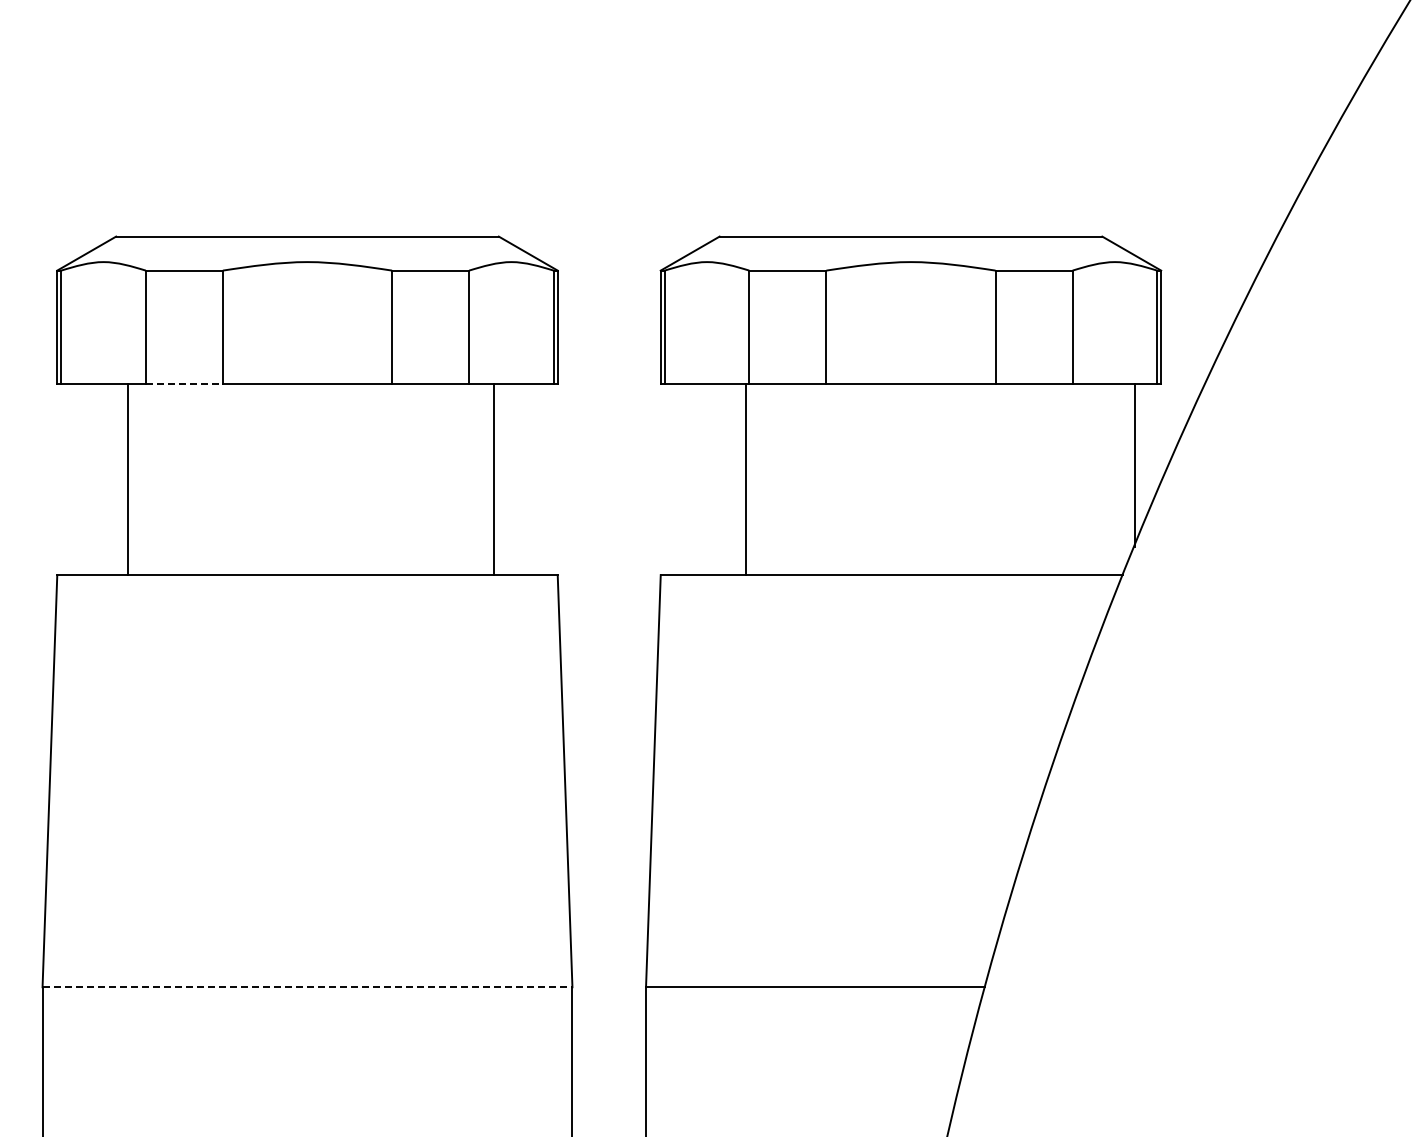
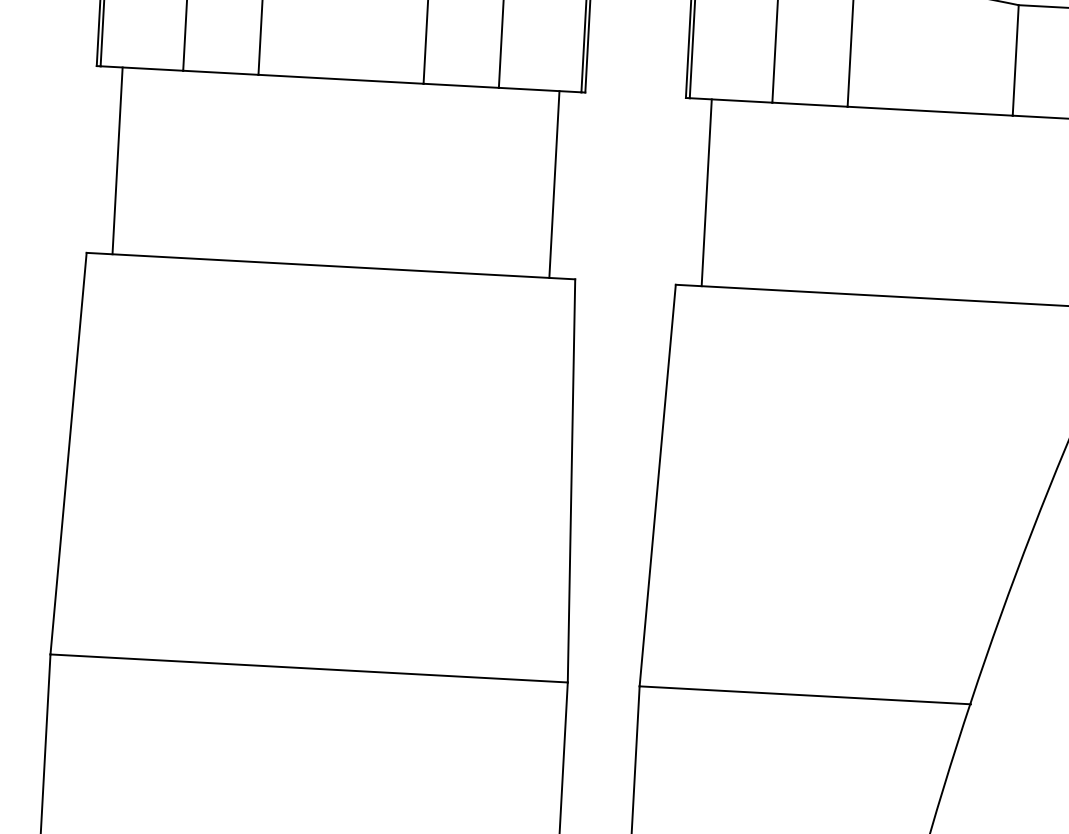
line: (184, 383) -> (220, 72), dashed -> solid
line: (127, 479) -> (117, 160), moved
line: (494, 479) -> (554, 184), moved
line: (746, 479) -> (706, 192), moved
line: (307, 987) -> (309, 668), dashed -> solid

